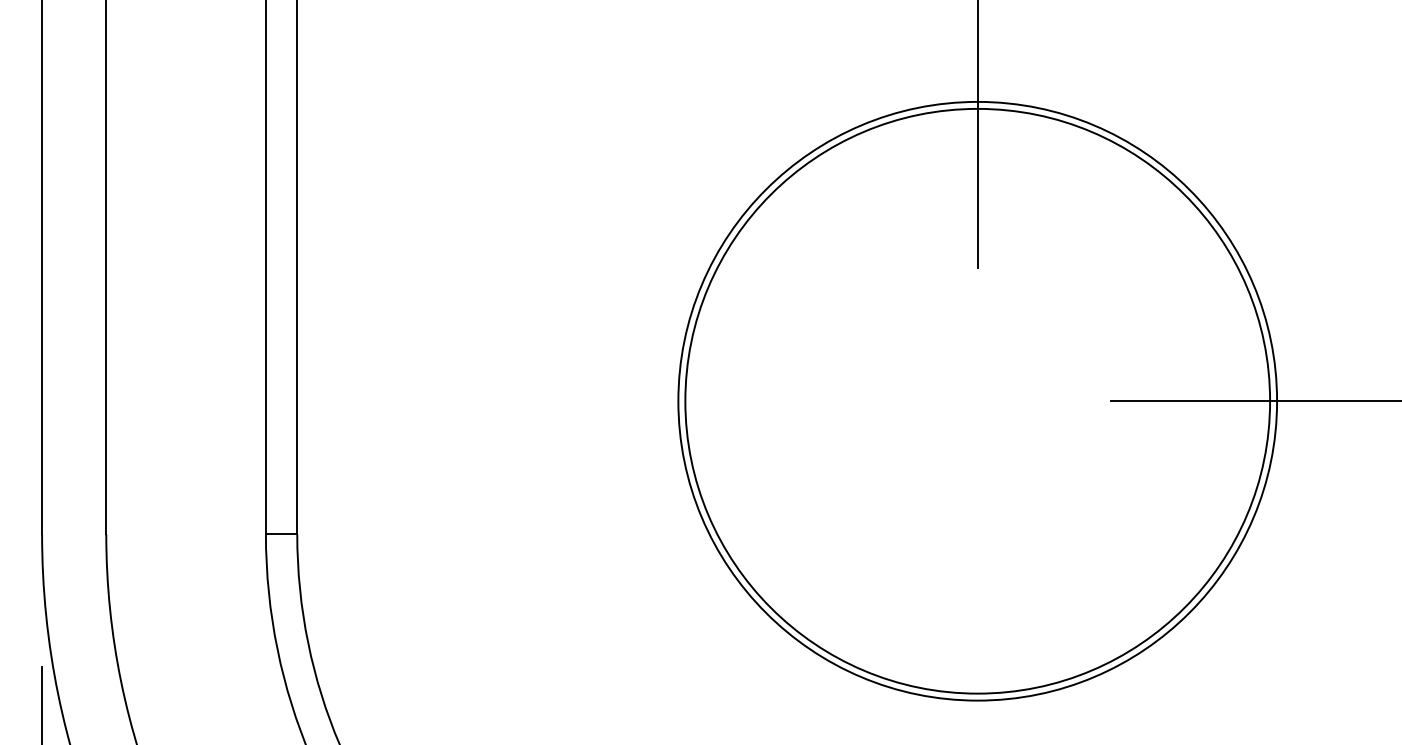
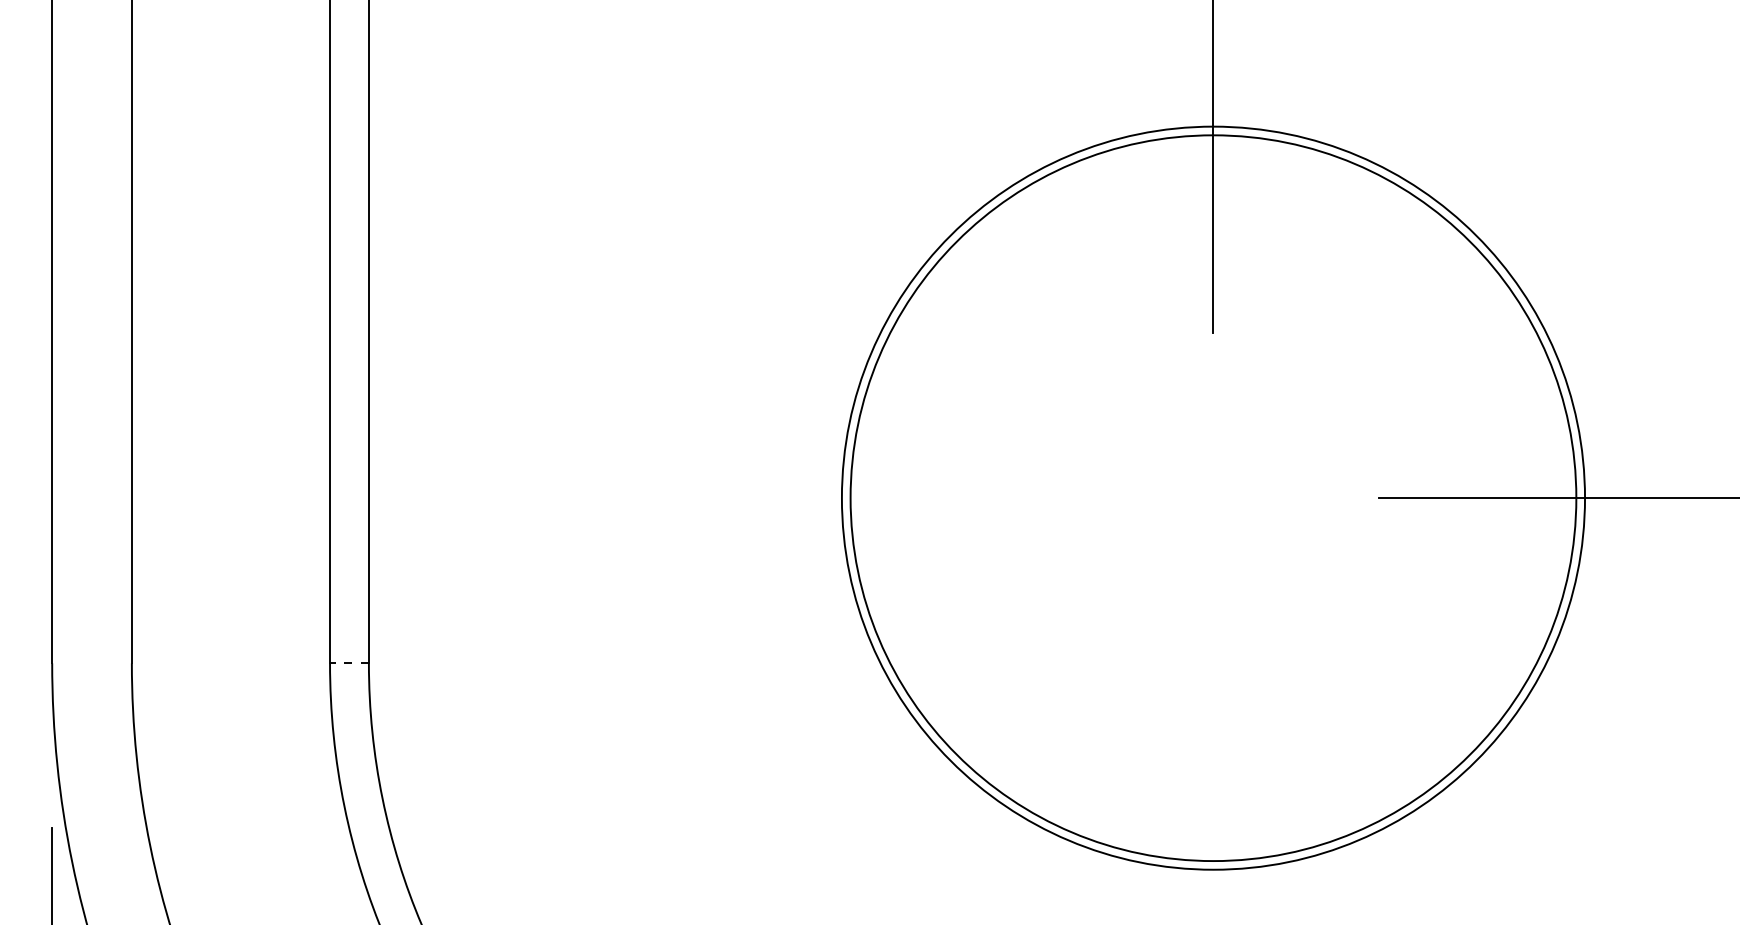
line: (280, 534) -> (348, 663), solid -> dashed

